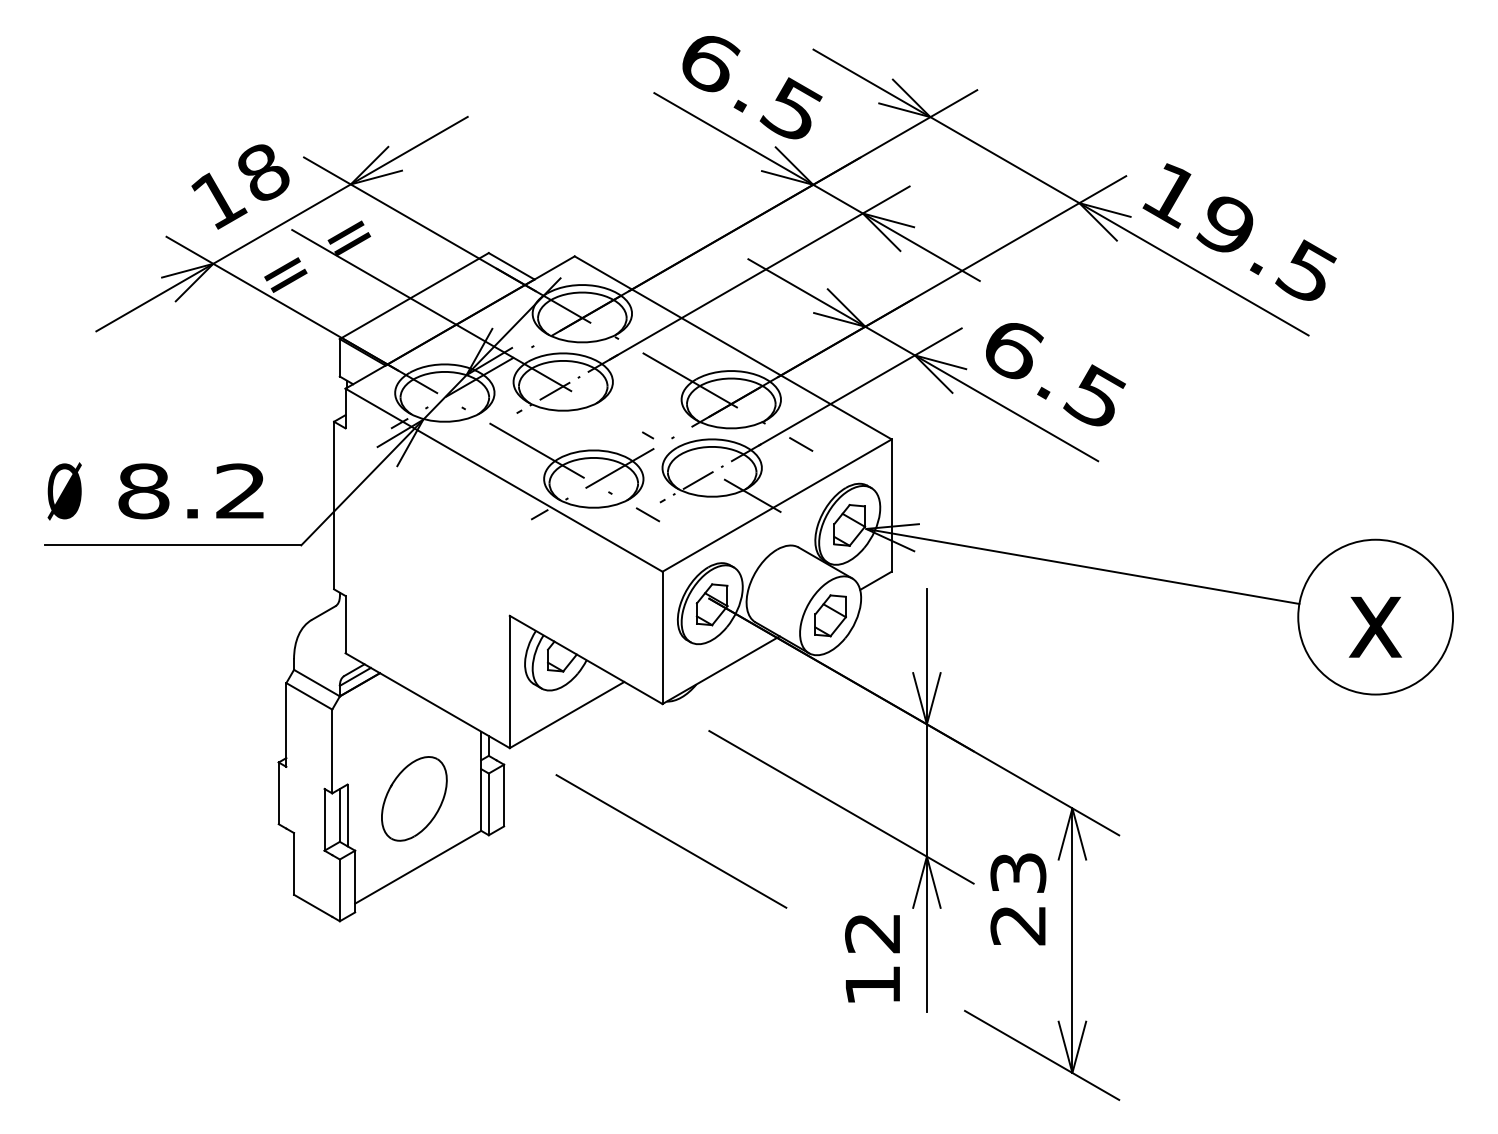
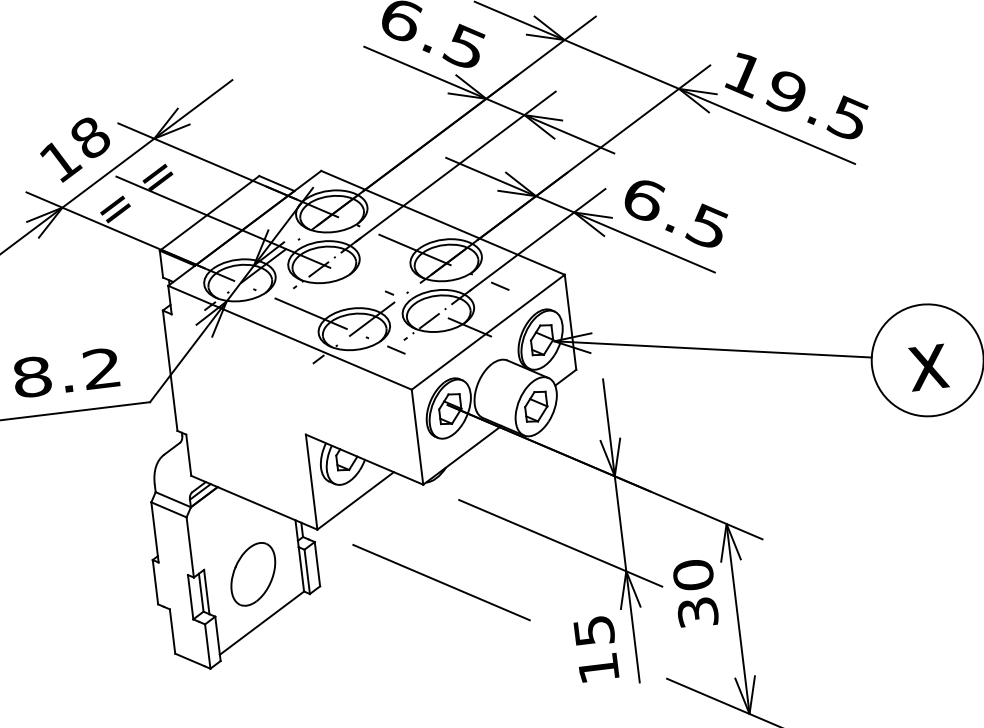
text: (1018, 898) -> (695, 593), 23 -> 30
text: (872, 933) -> (593, 631), 12 -> 15

